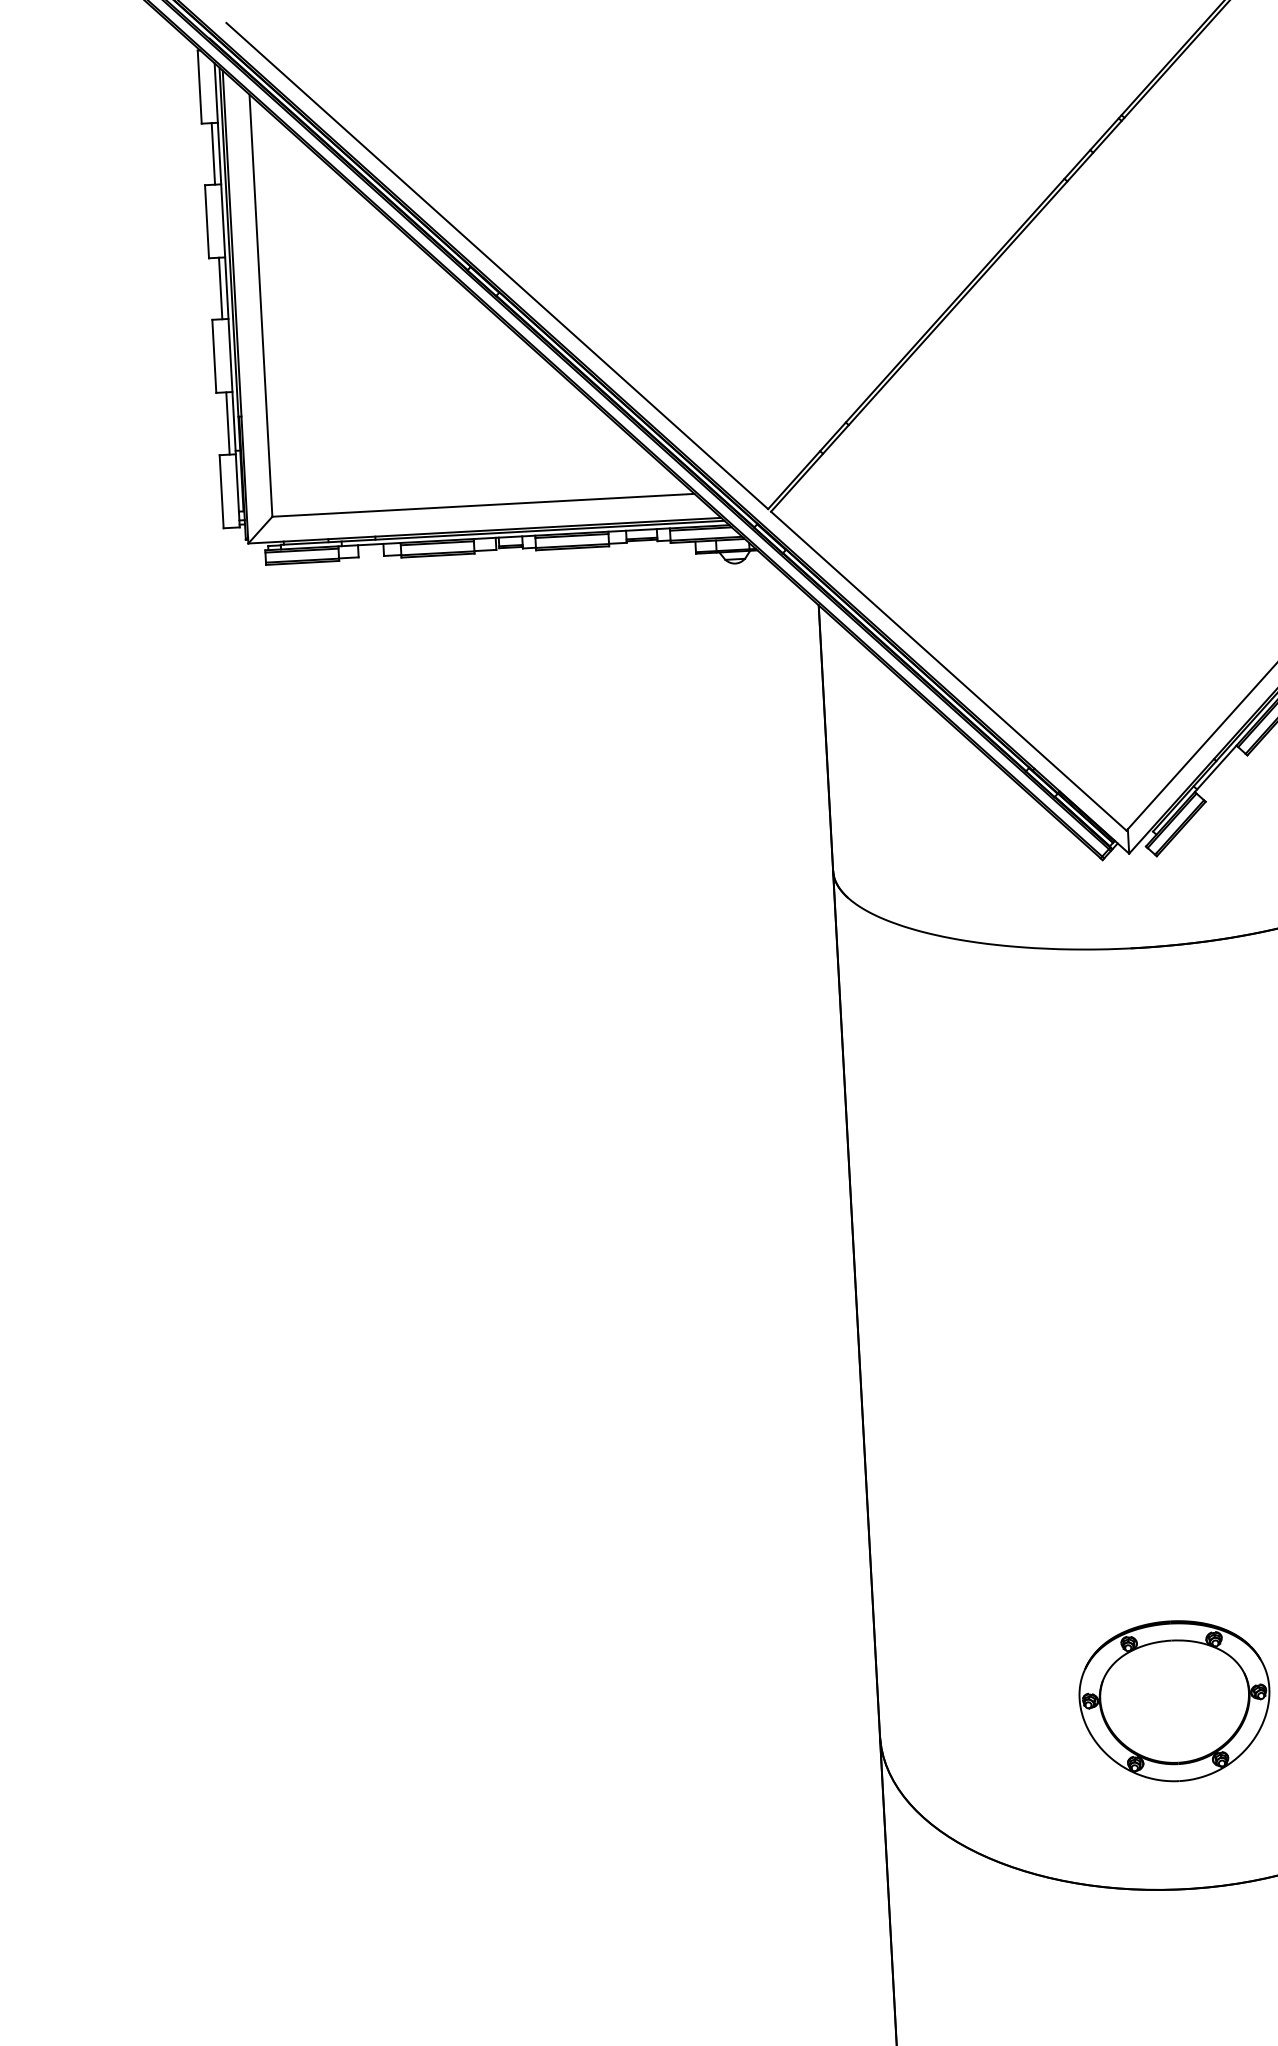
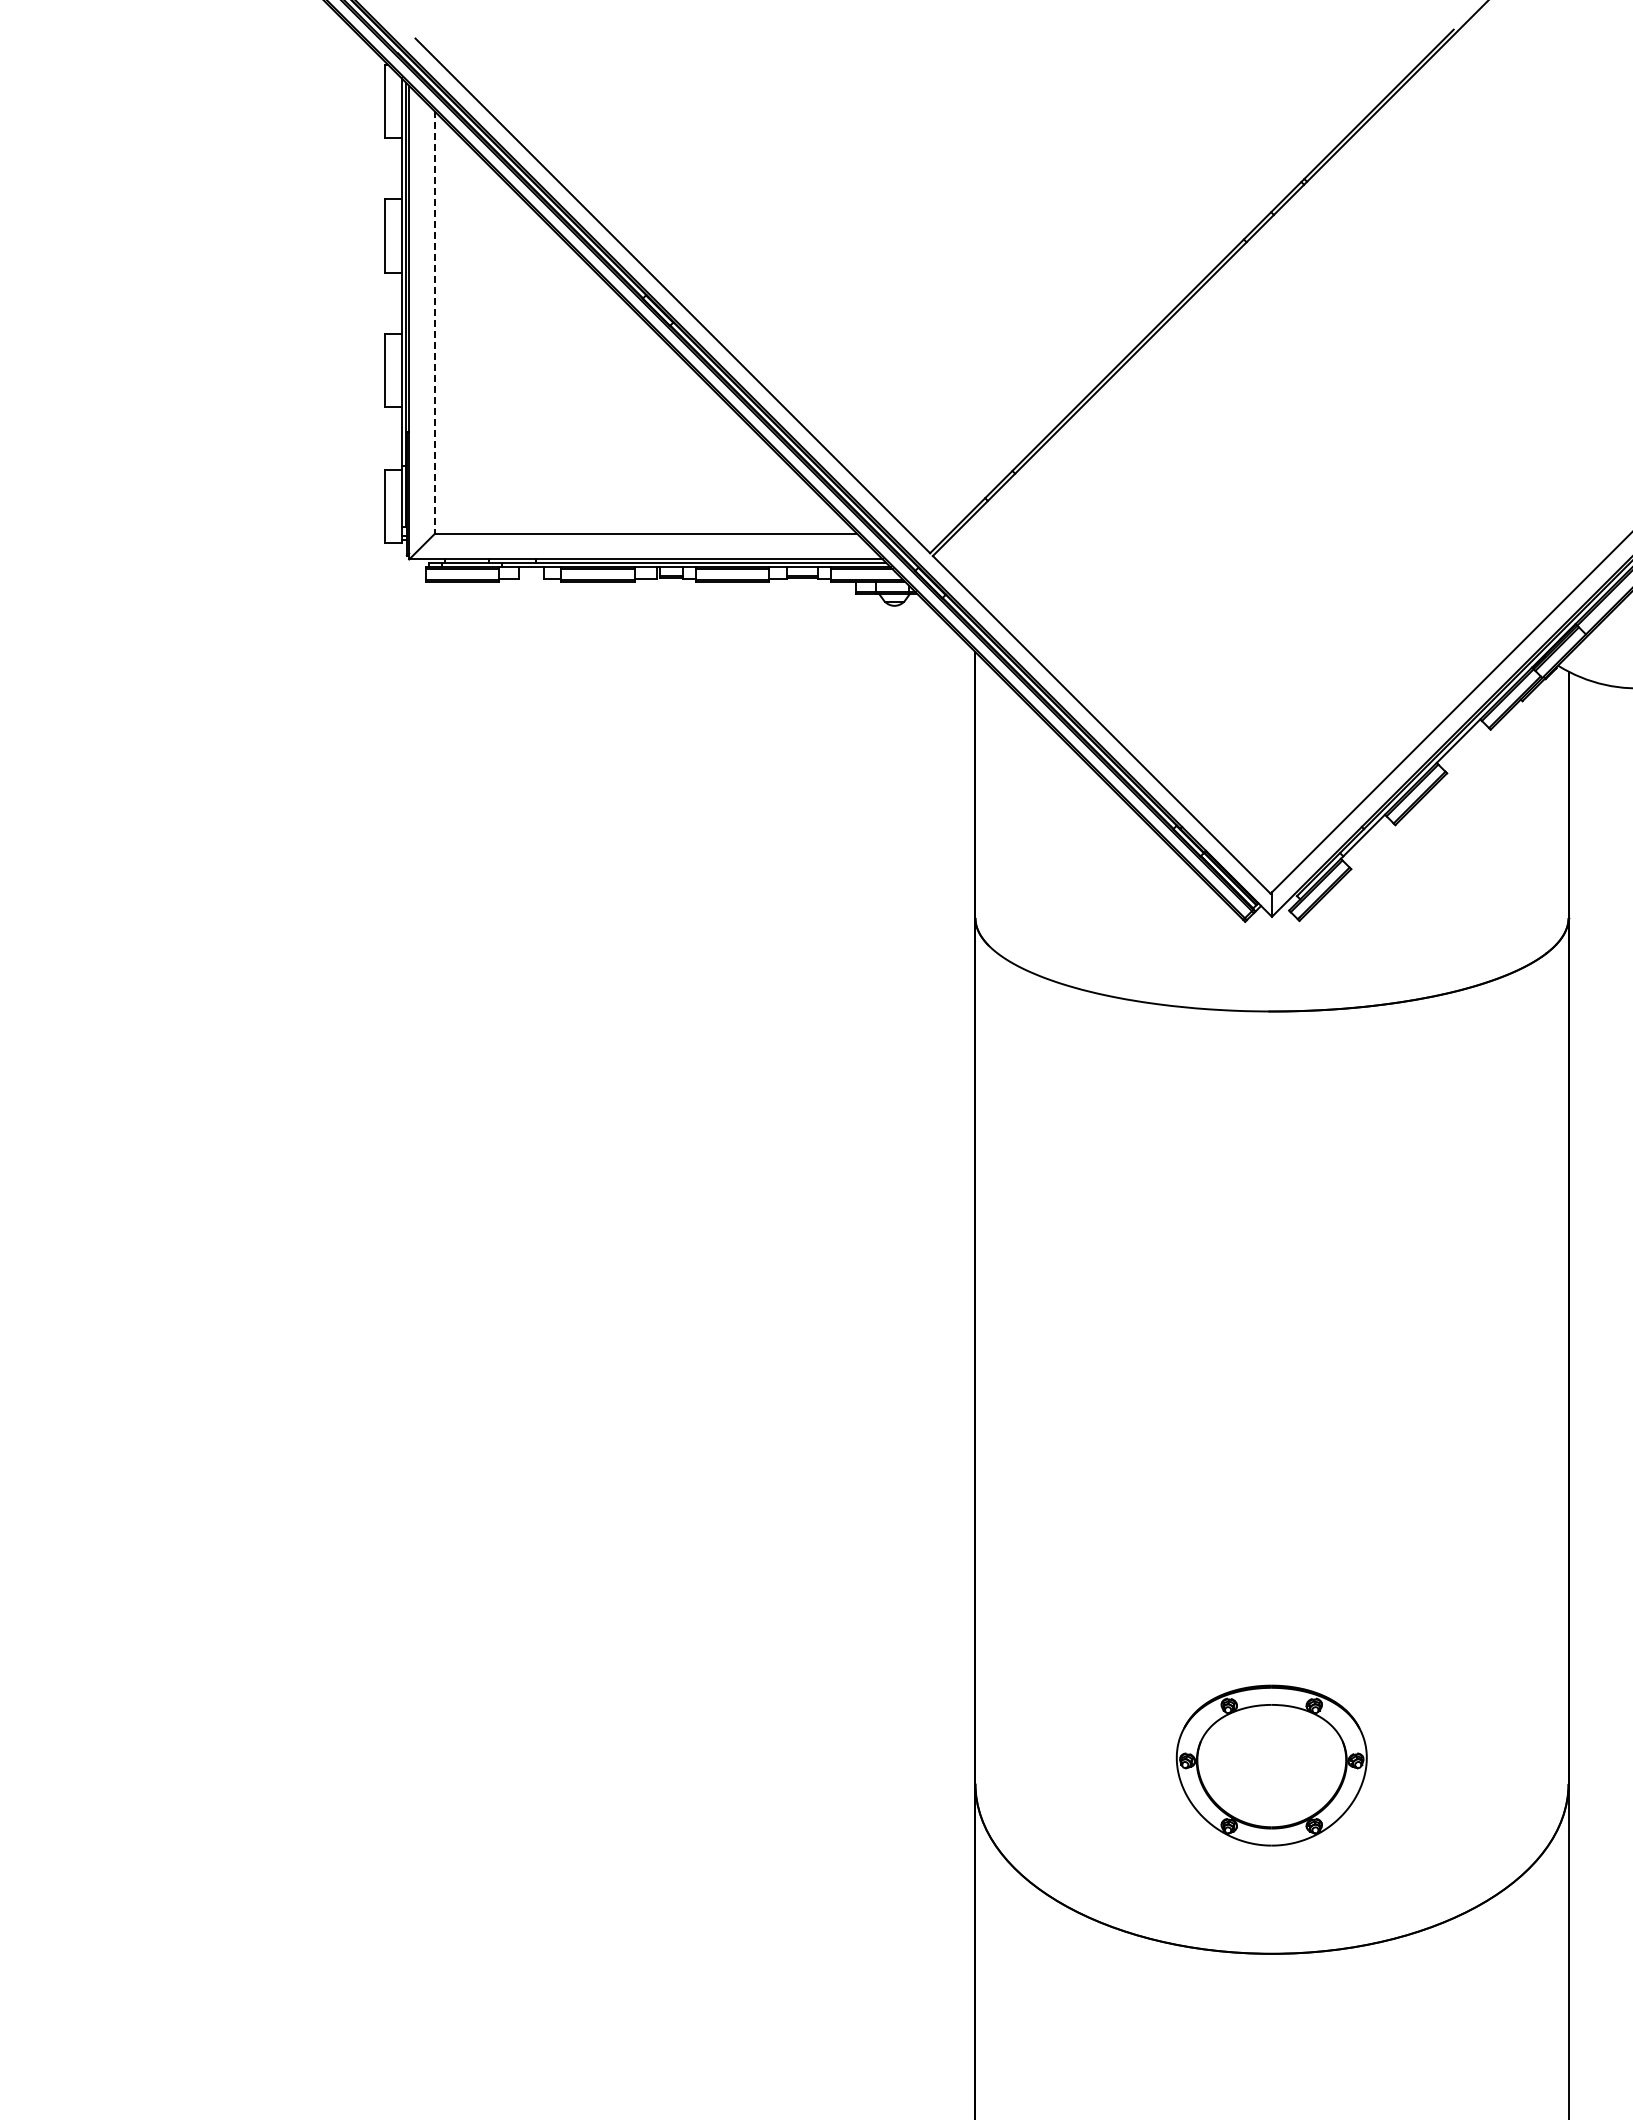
line: (213, 153) -> (395, 168), removed
line: (220, 288) -> (395, 303), removed
line: (260, 306) -> (434, 323), solid -> dashed
line: (228, 423) -> (395, 438), removed

